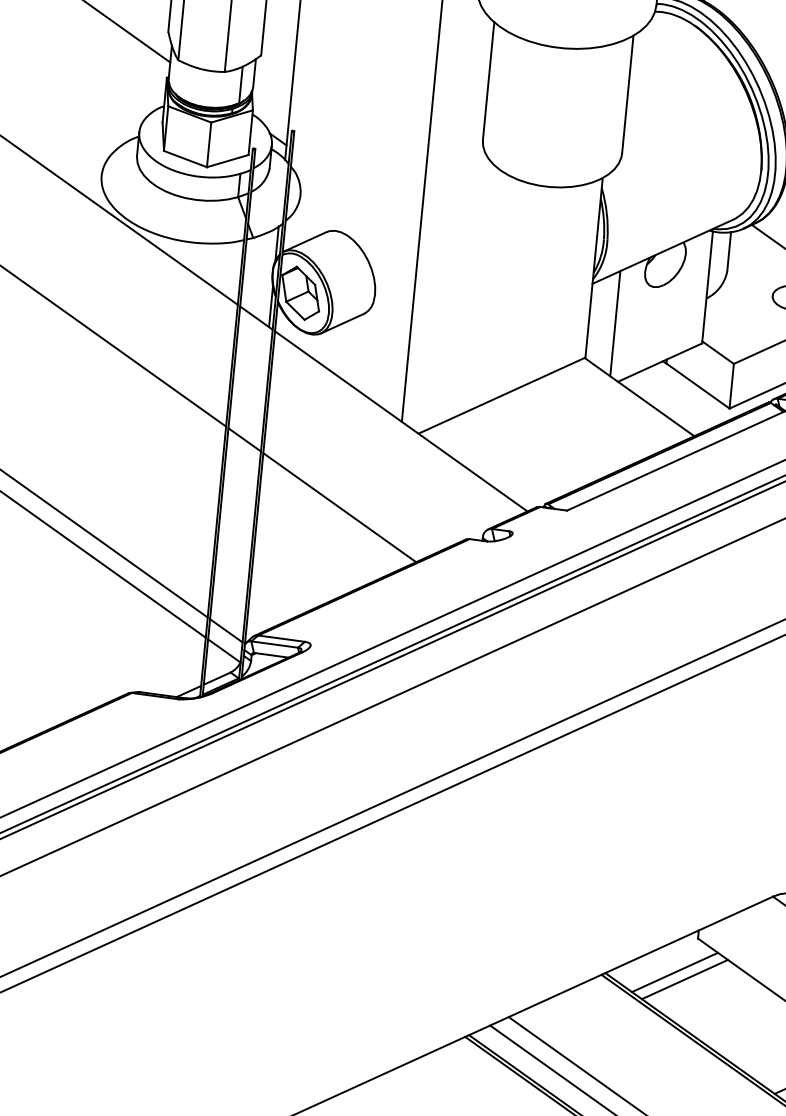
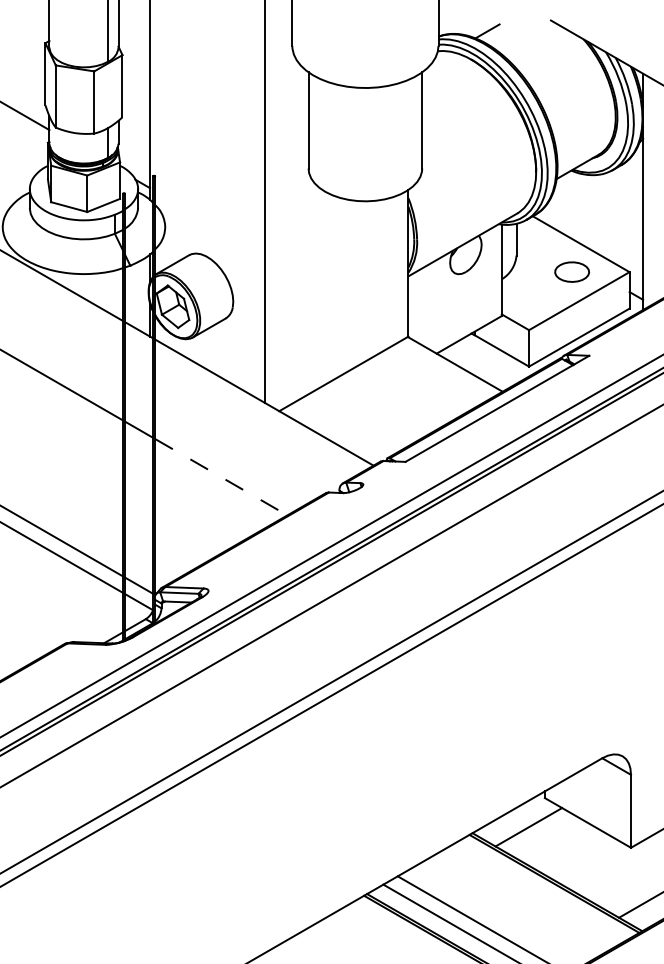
line: (615, 323) -> (430, 306), removed
line: (339, 508) -> (221, 477), solid -> dashed
line: (684, 979) -> (537, 832), removed

